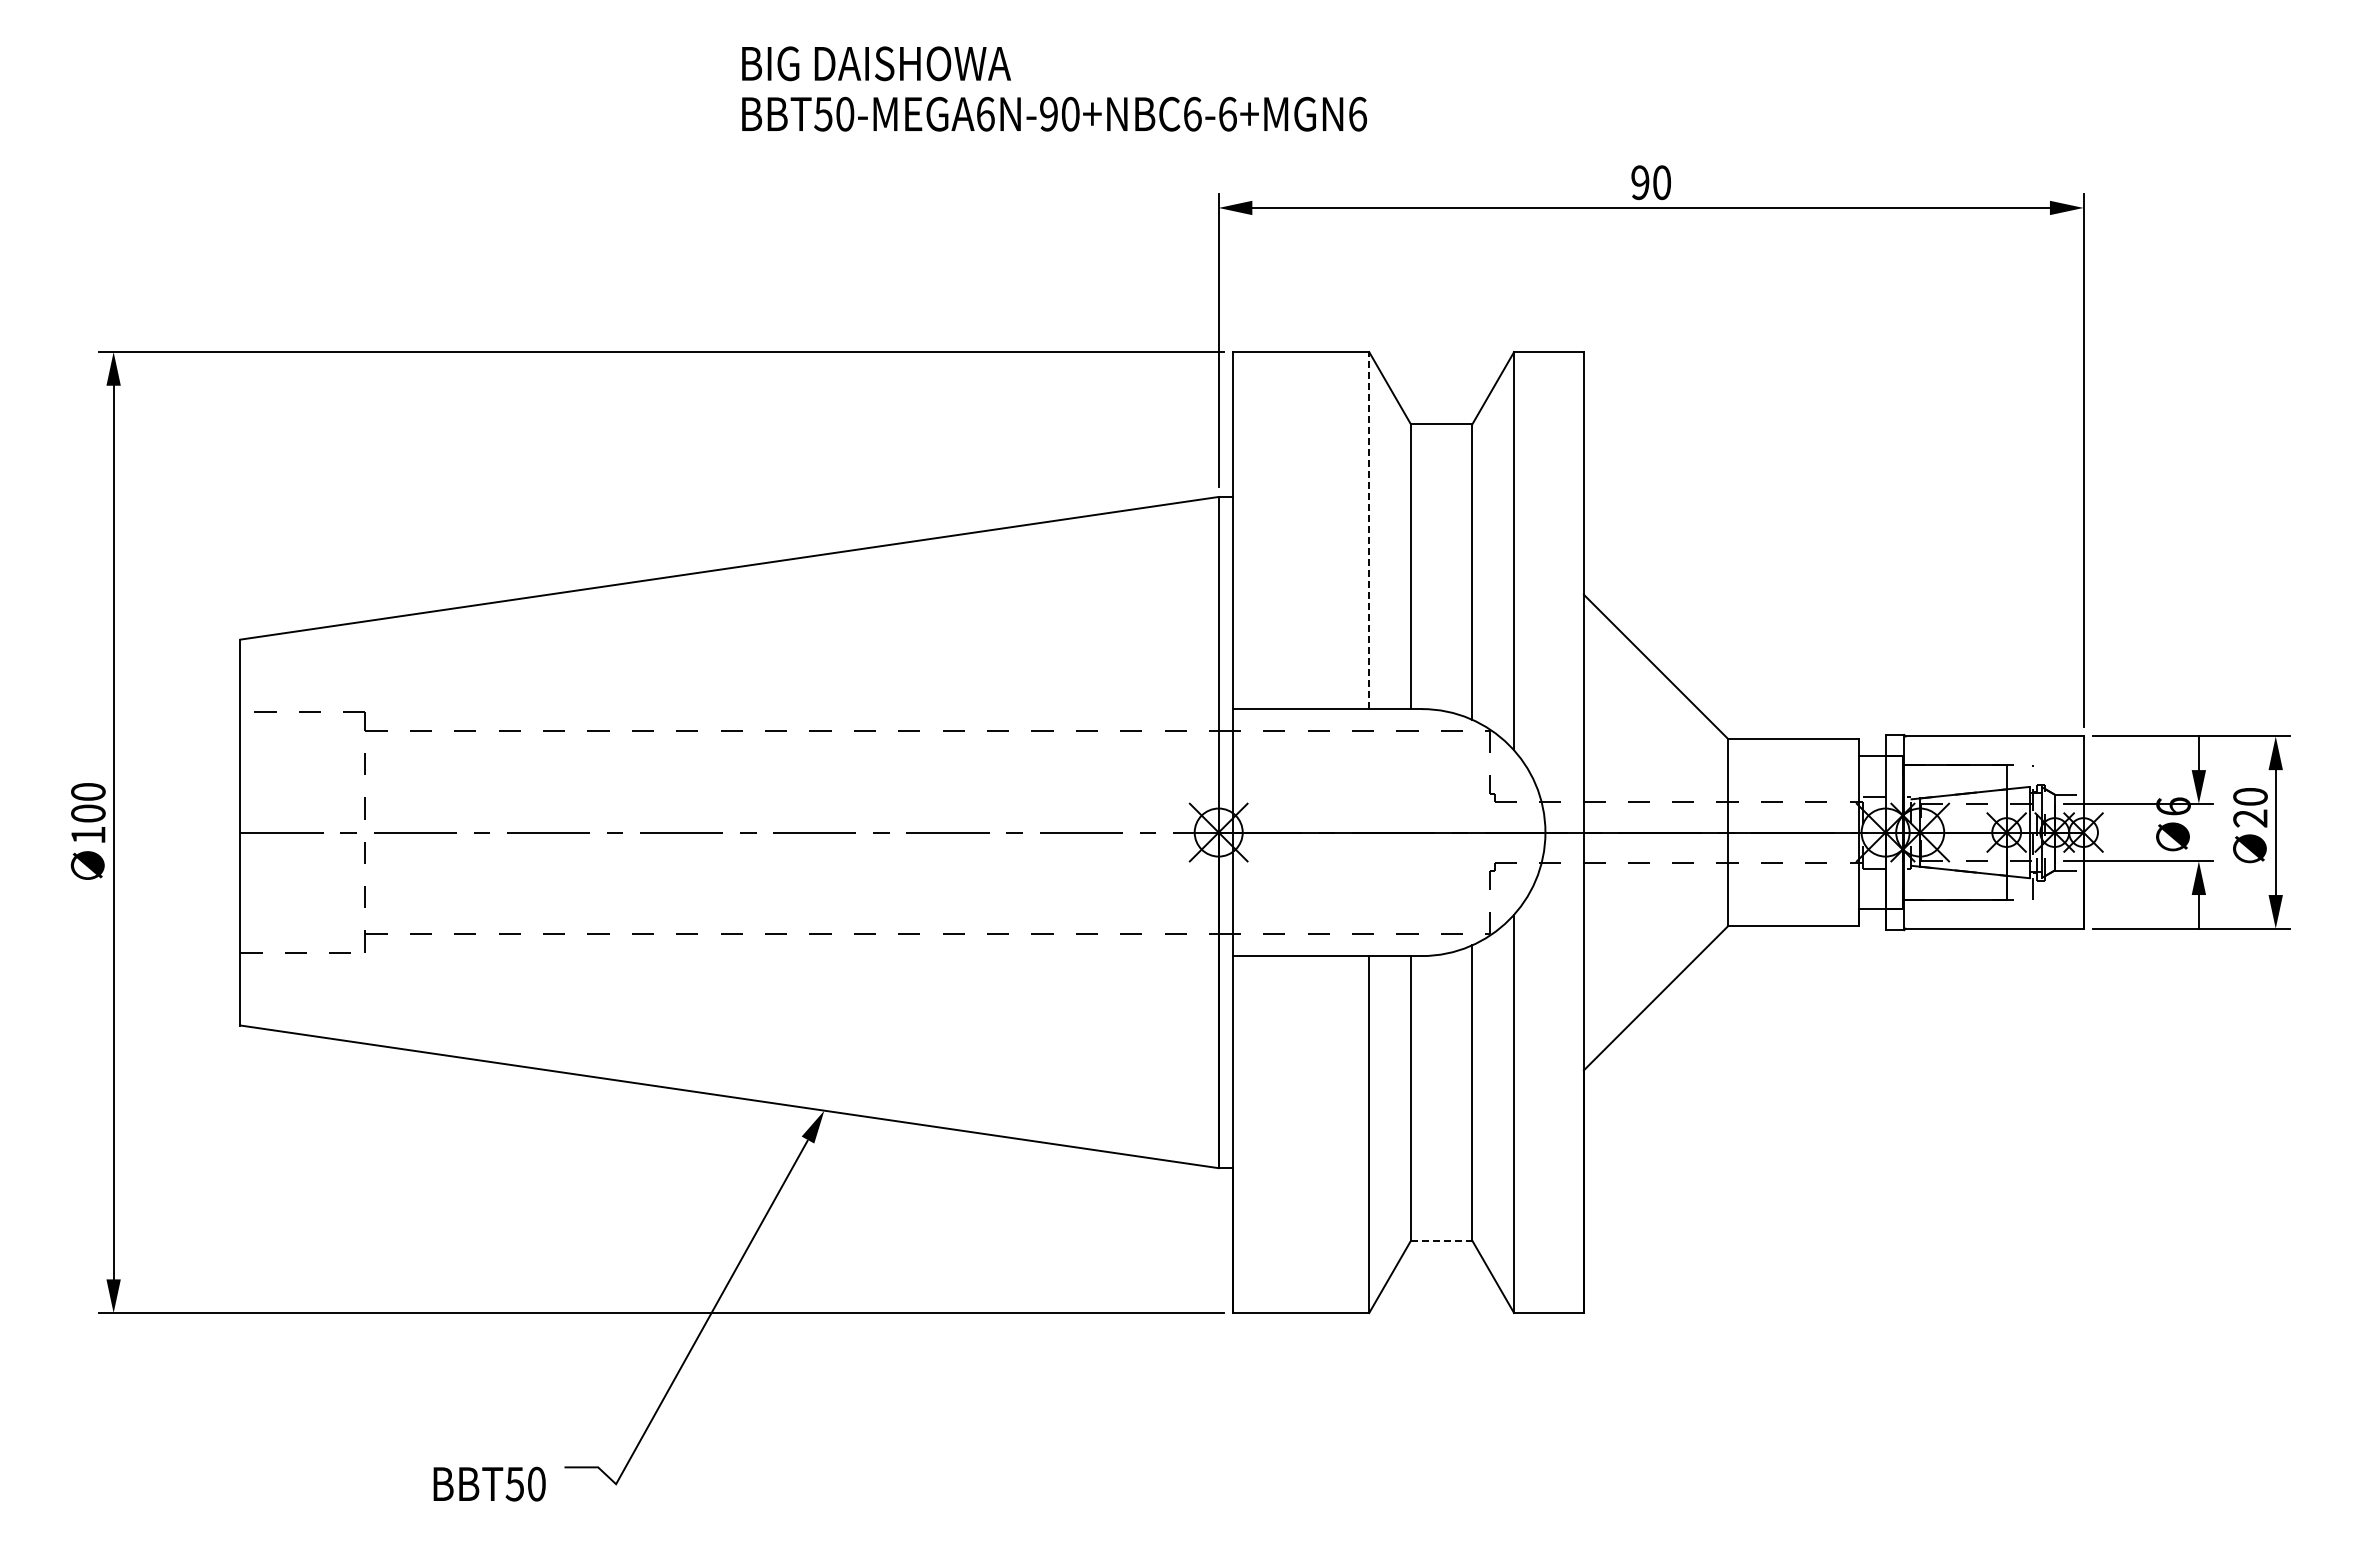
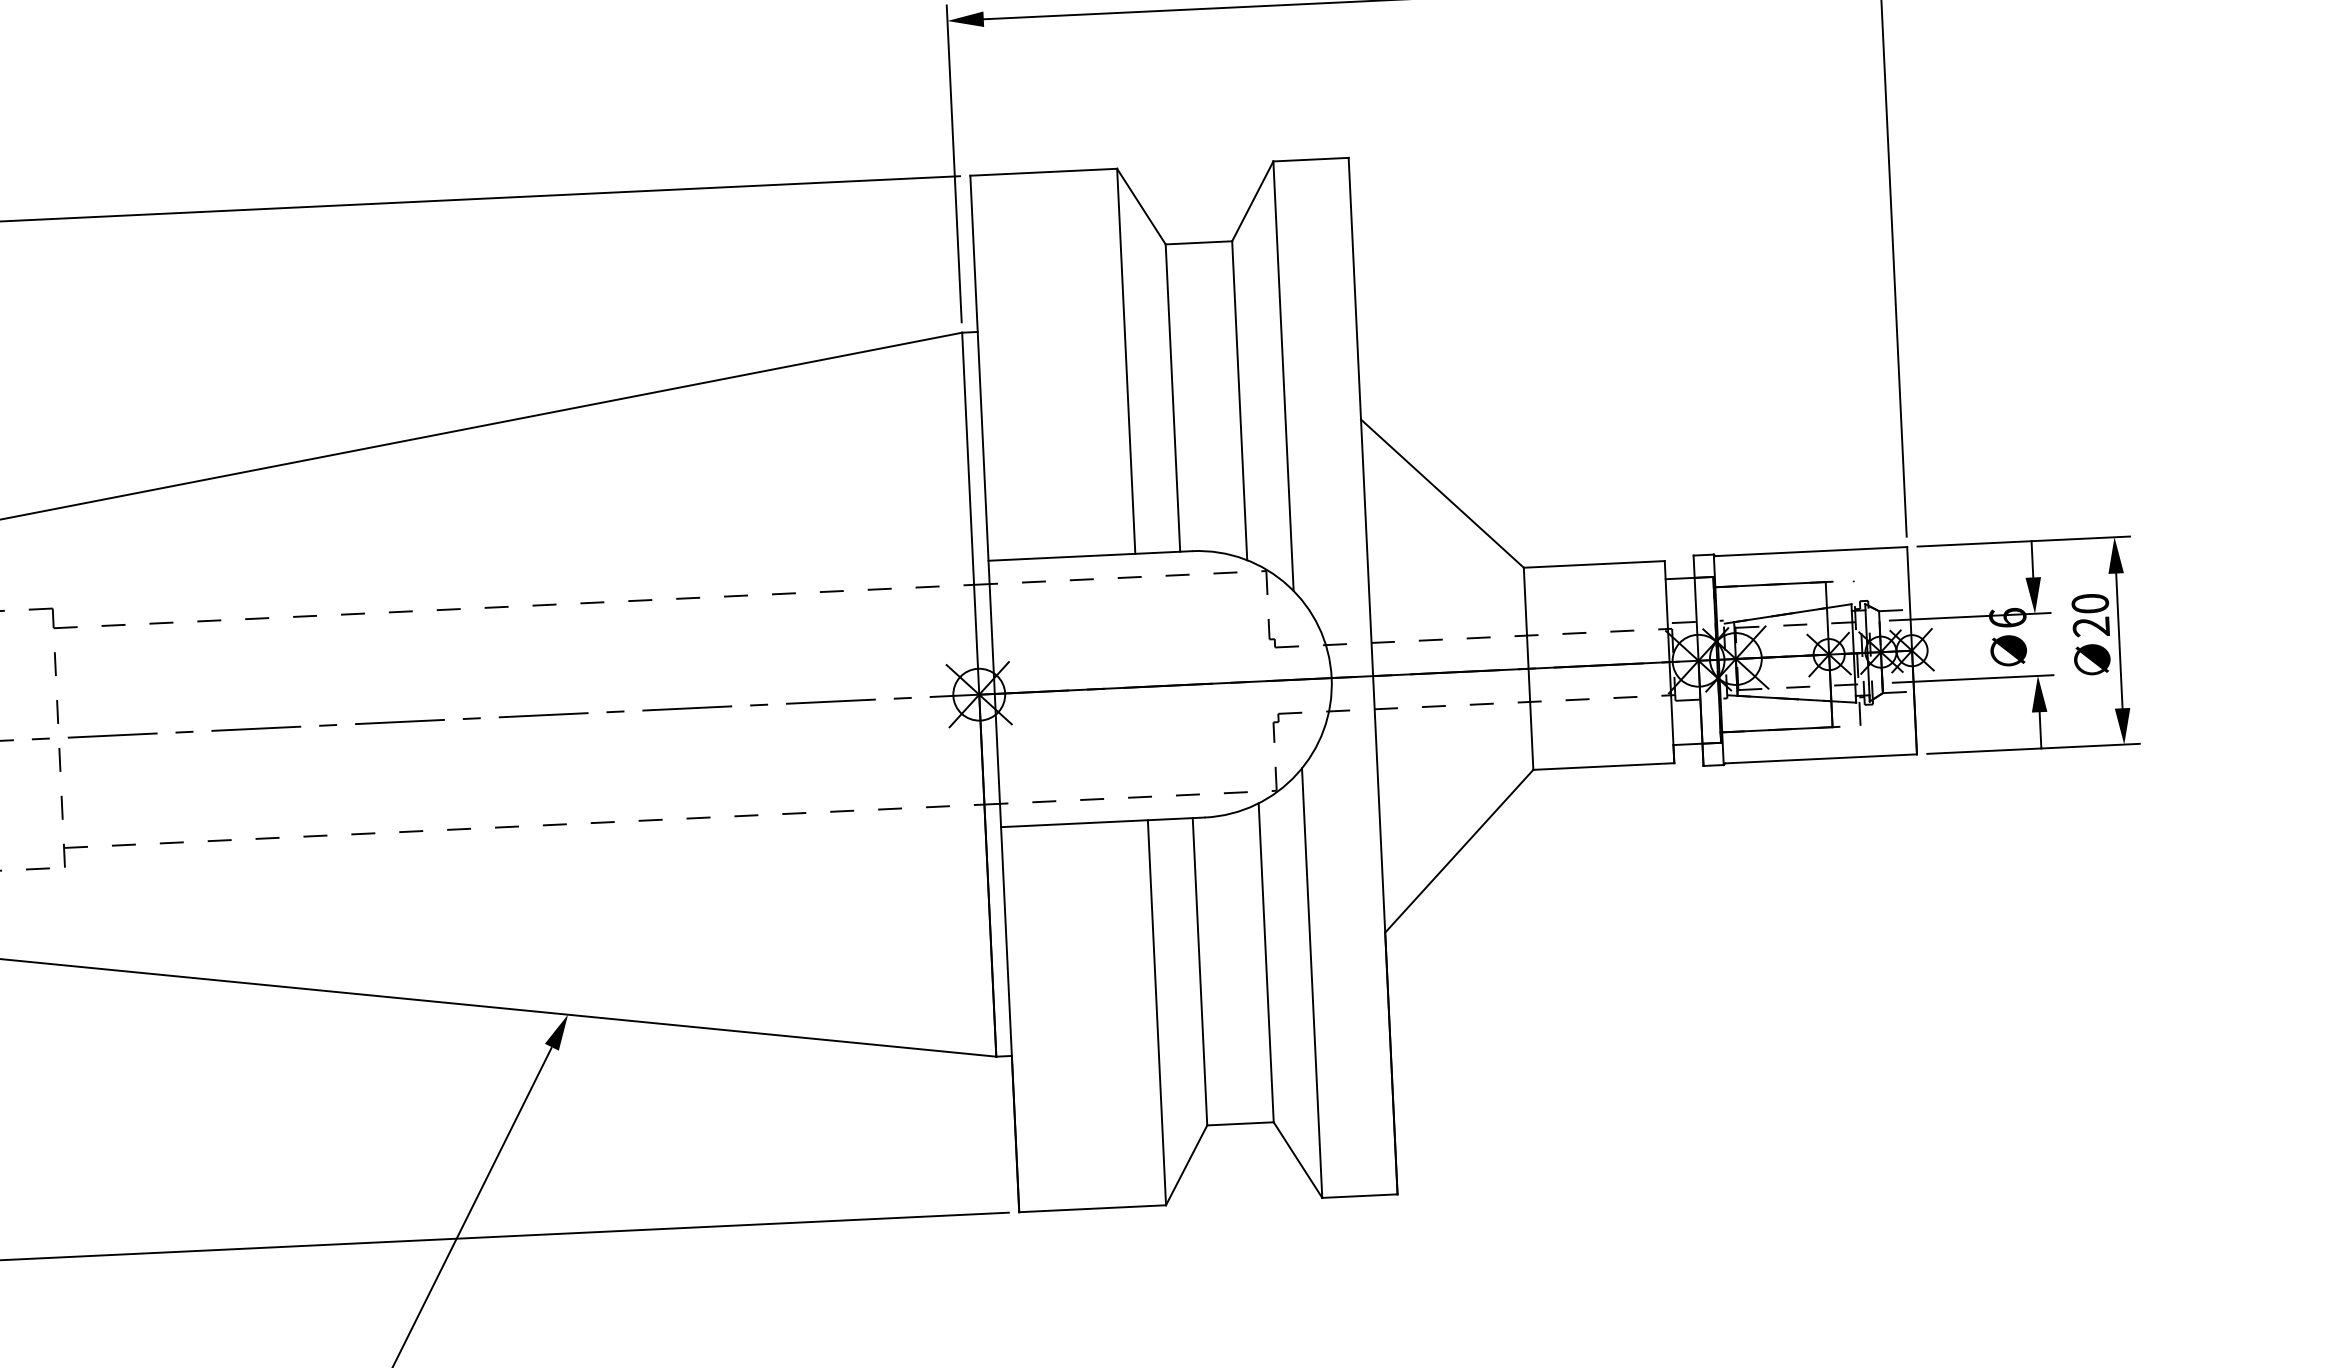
line: (1369, 530) -> (1126, 361), dashed -> solid
line: (1441, 1240) -> (1240, 1123), dashed -> solid

